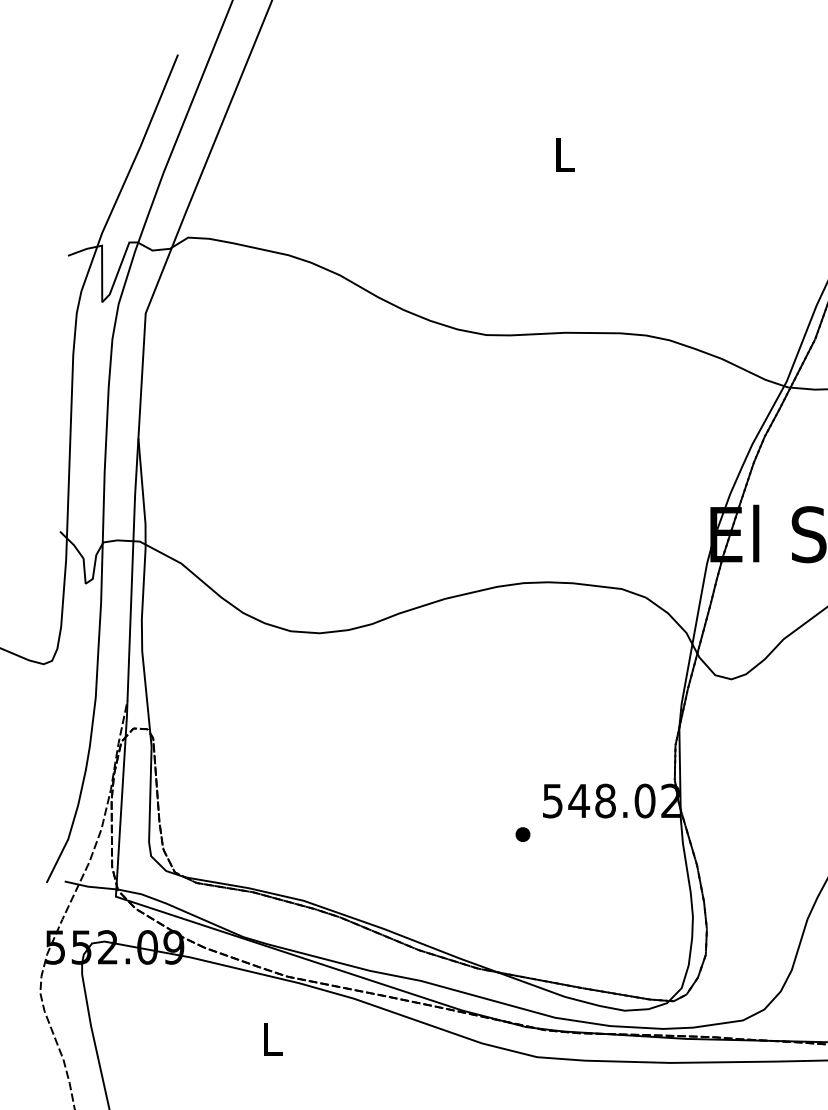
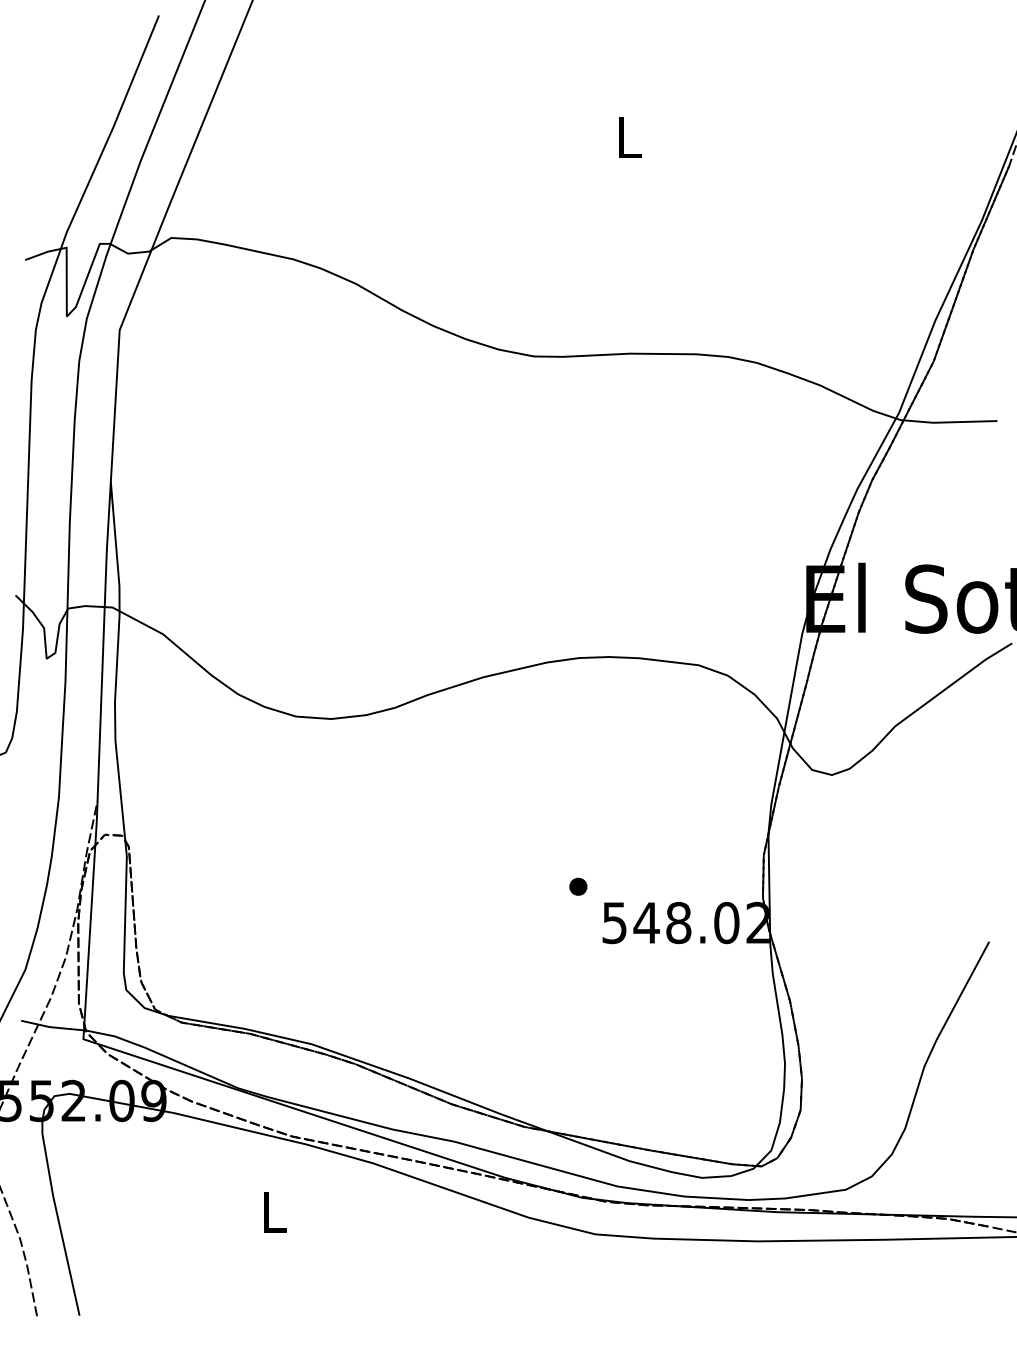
part: (523, 834) -> (578, 886), moved

